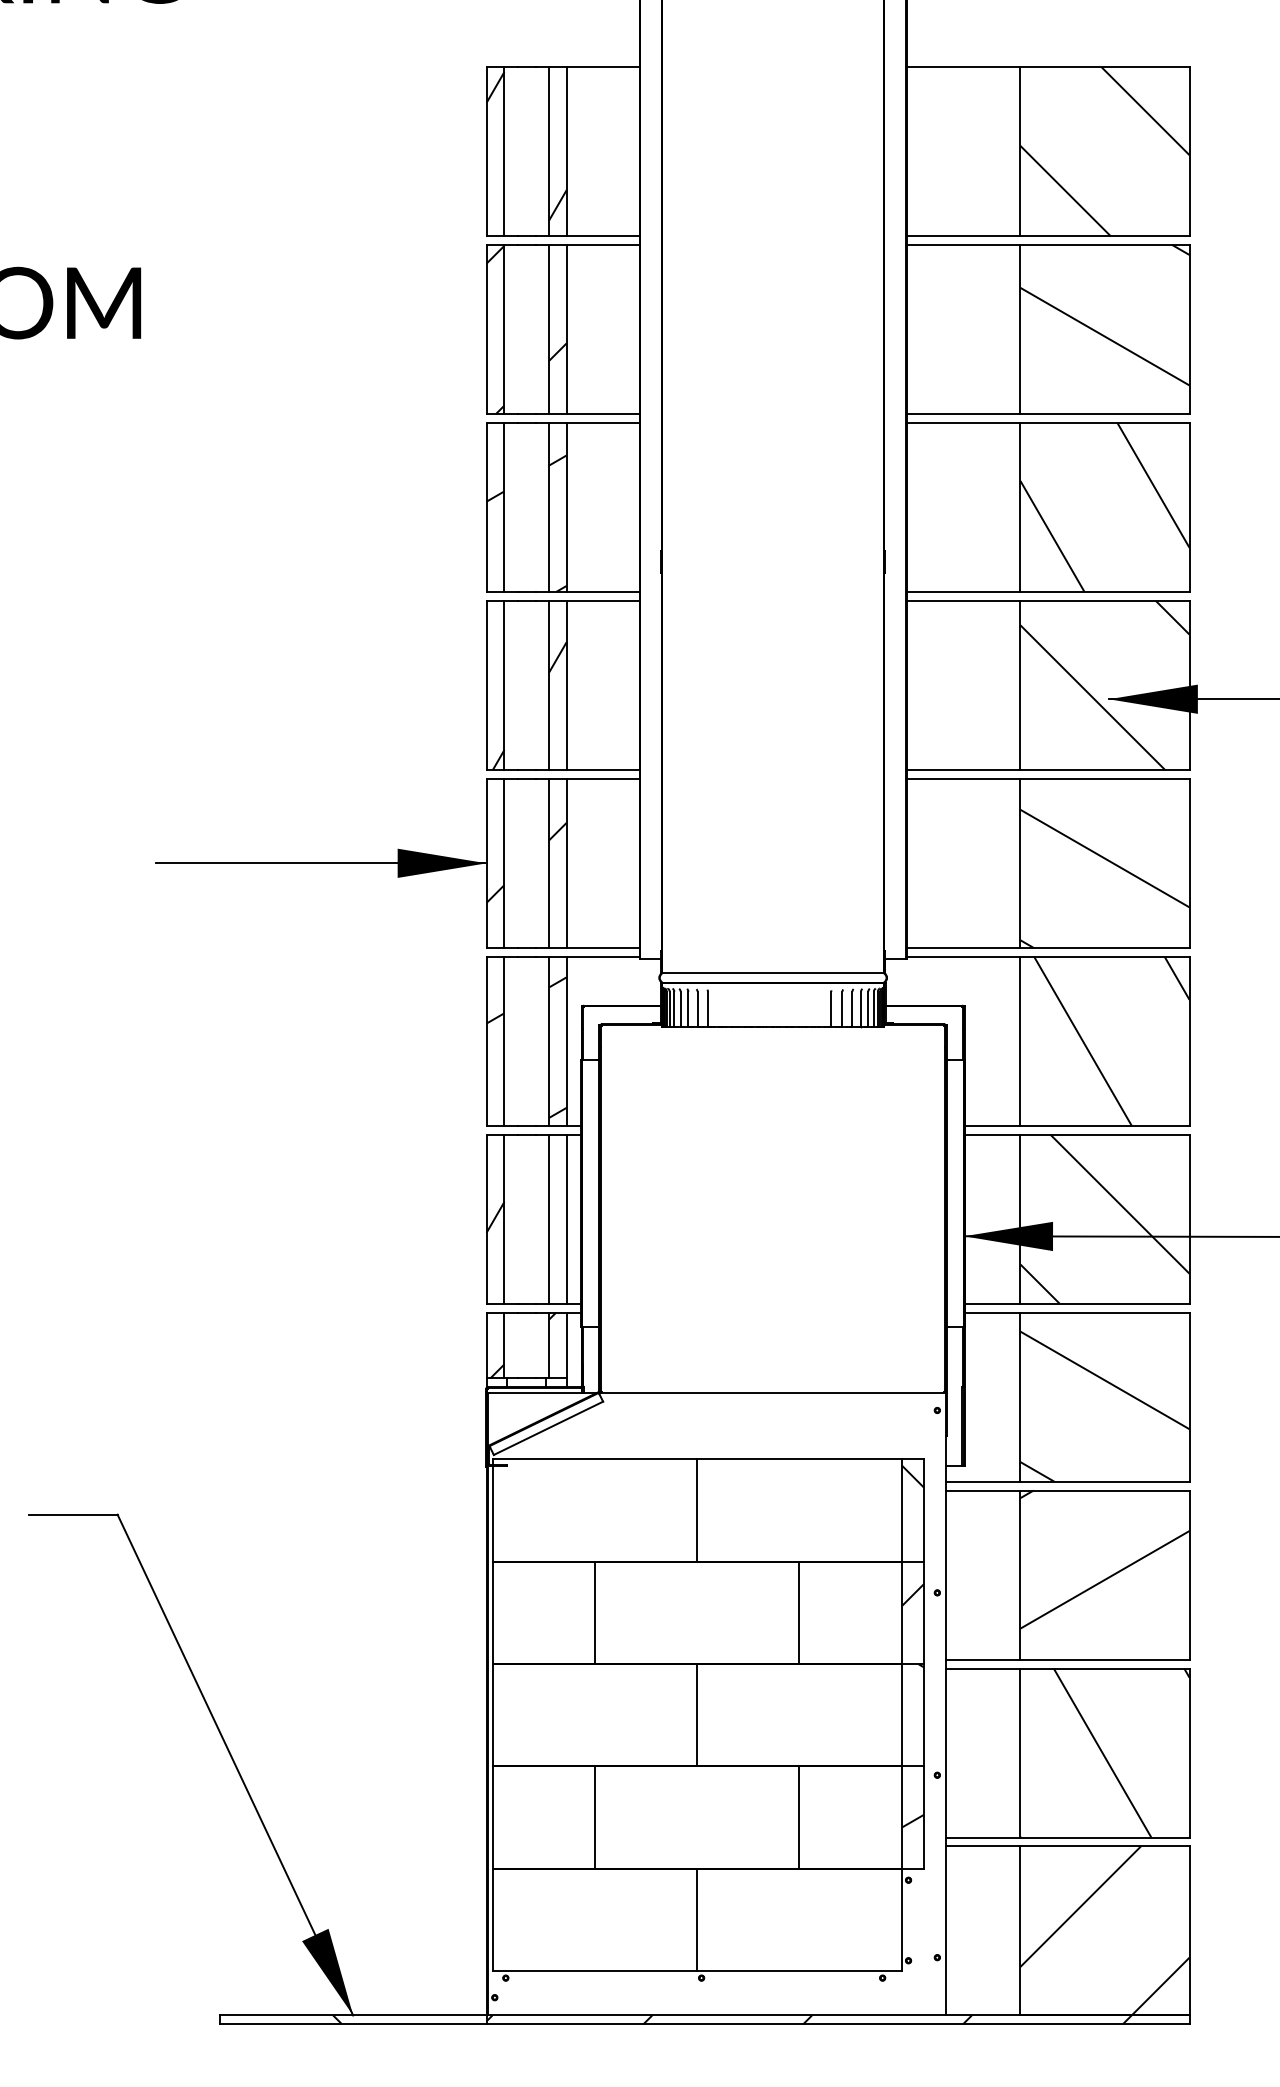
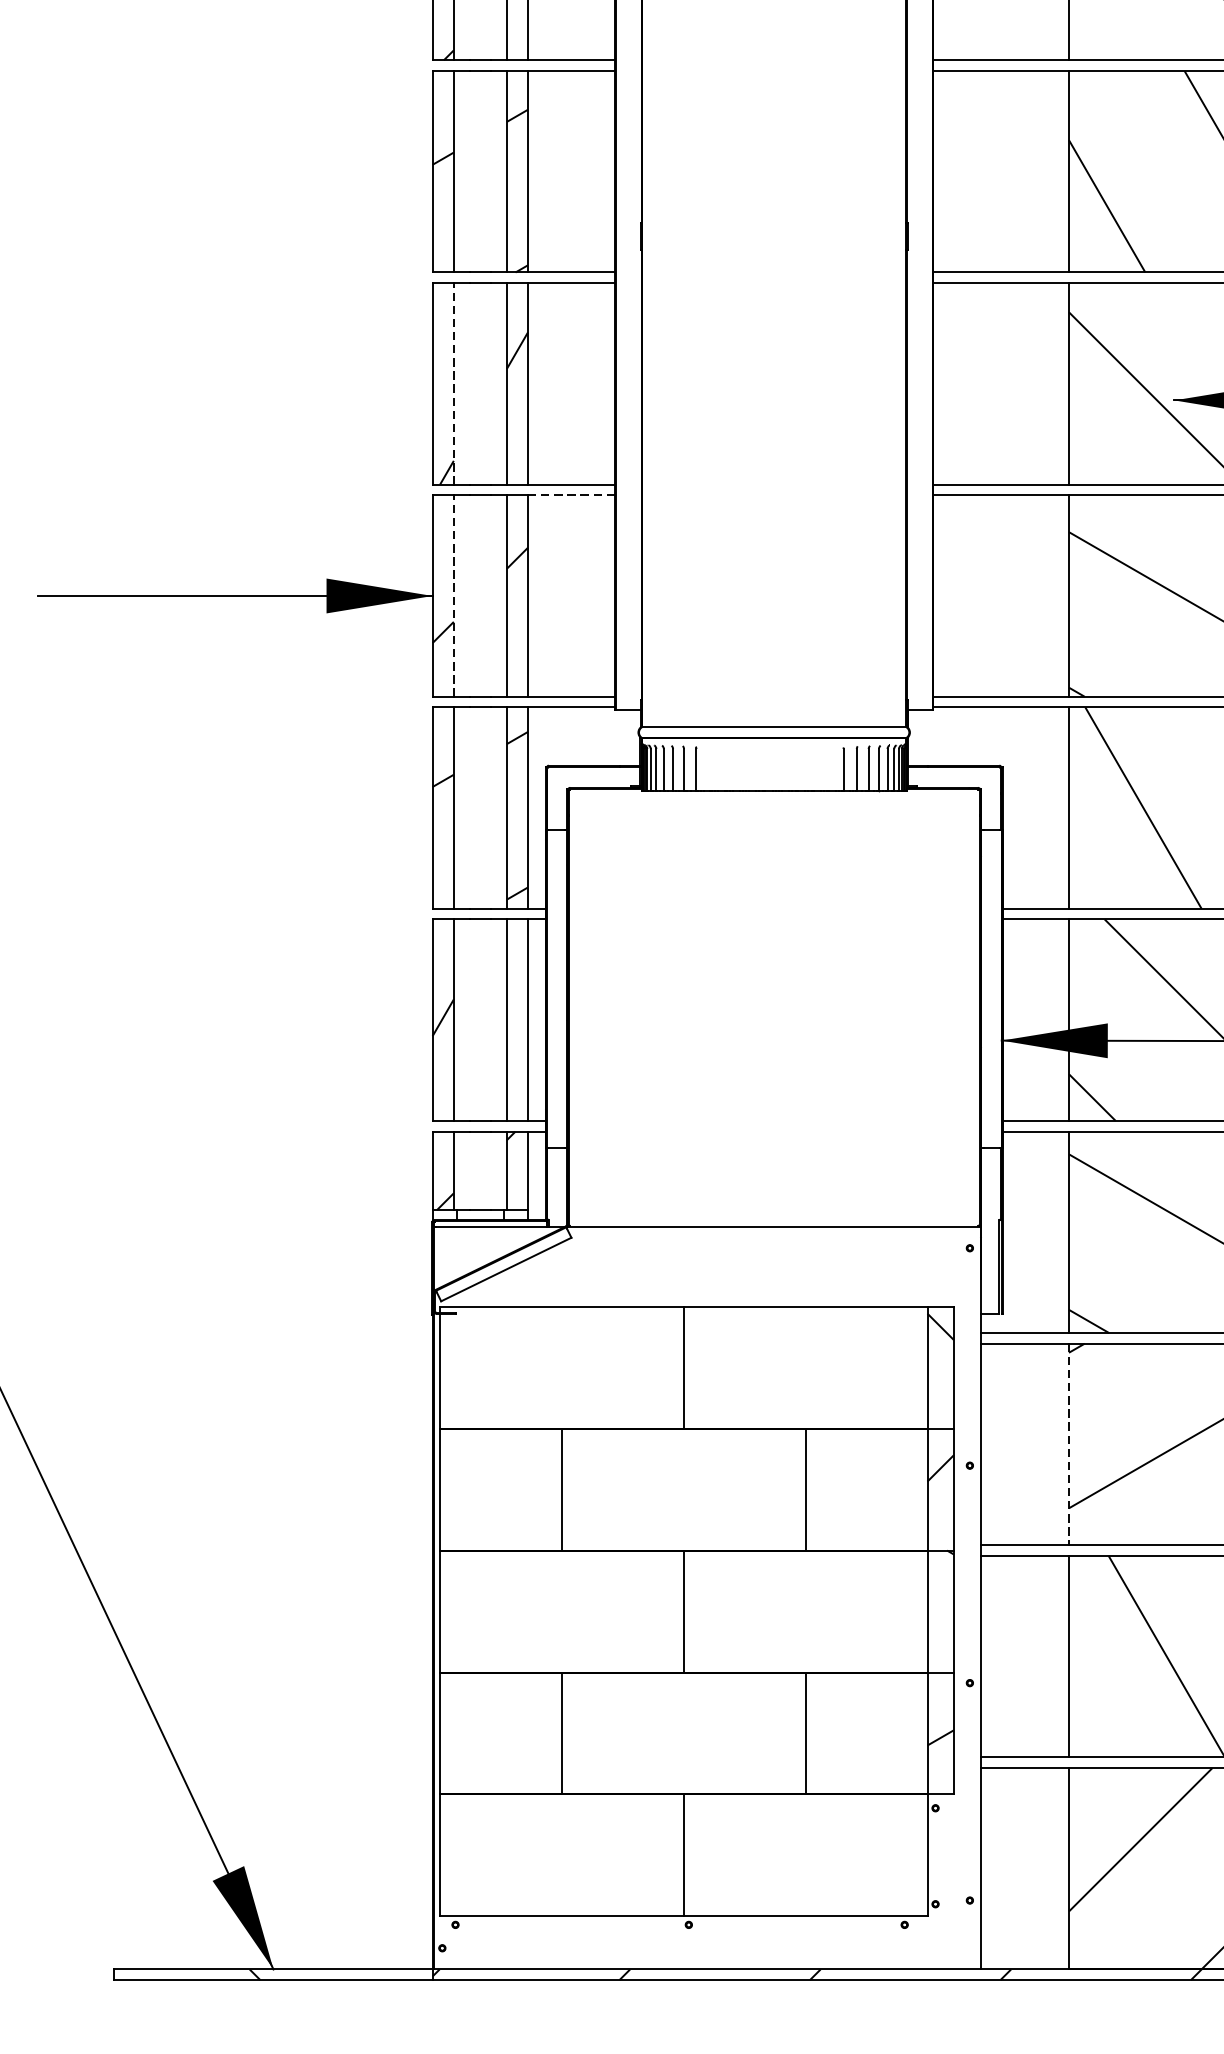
line: (504, 685) -> (453, 384), solid -> dashed
line: (602, 778) -> (570, 494), solid -> dashed
line: (504, 863) -> (453, 596), solid -> dashed
line: (1020, 1575) -> (1069, 1444), solid -> dashed

